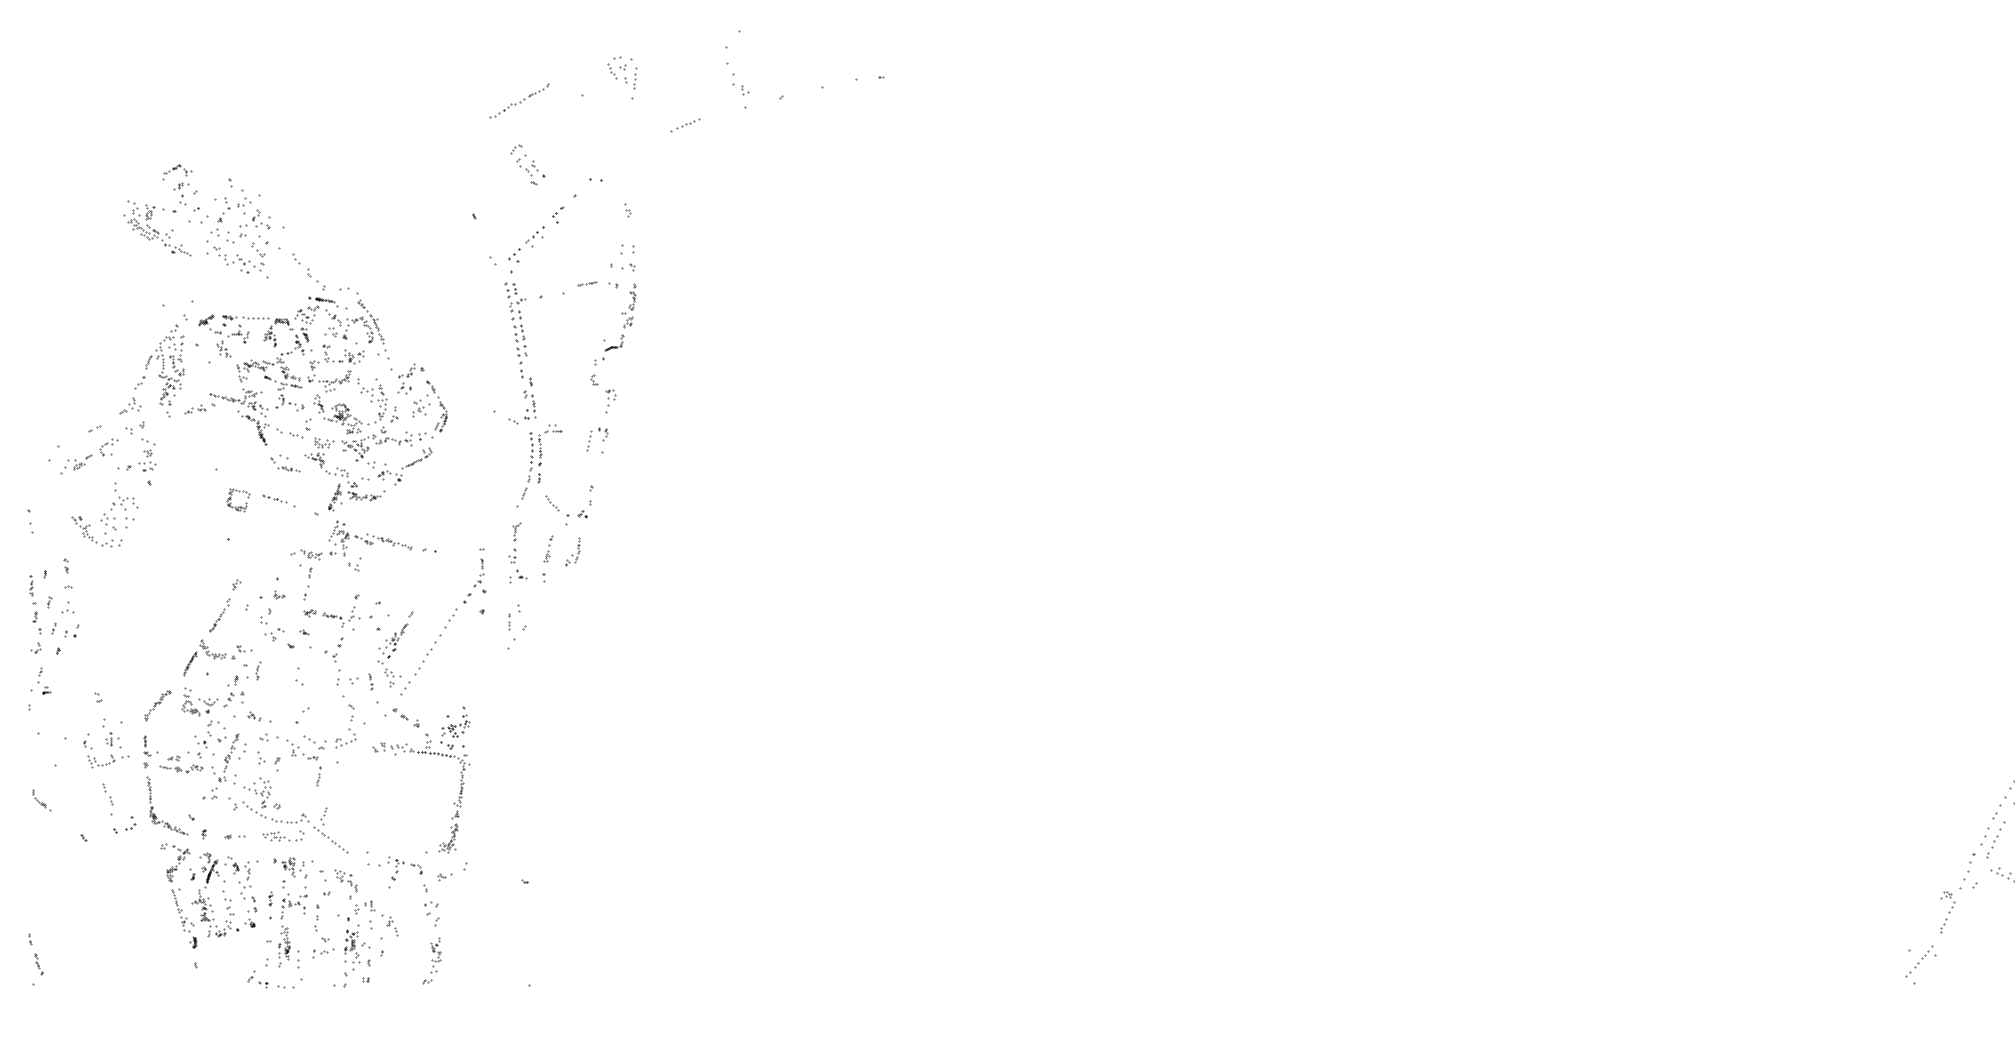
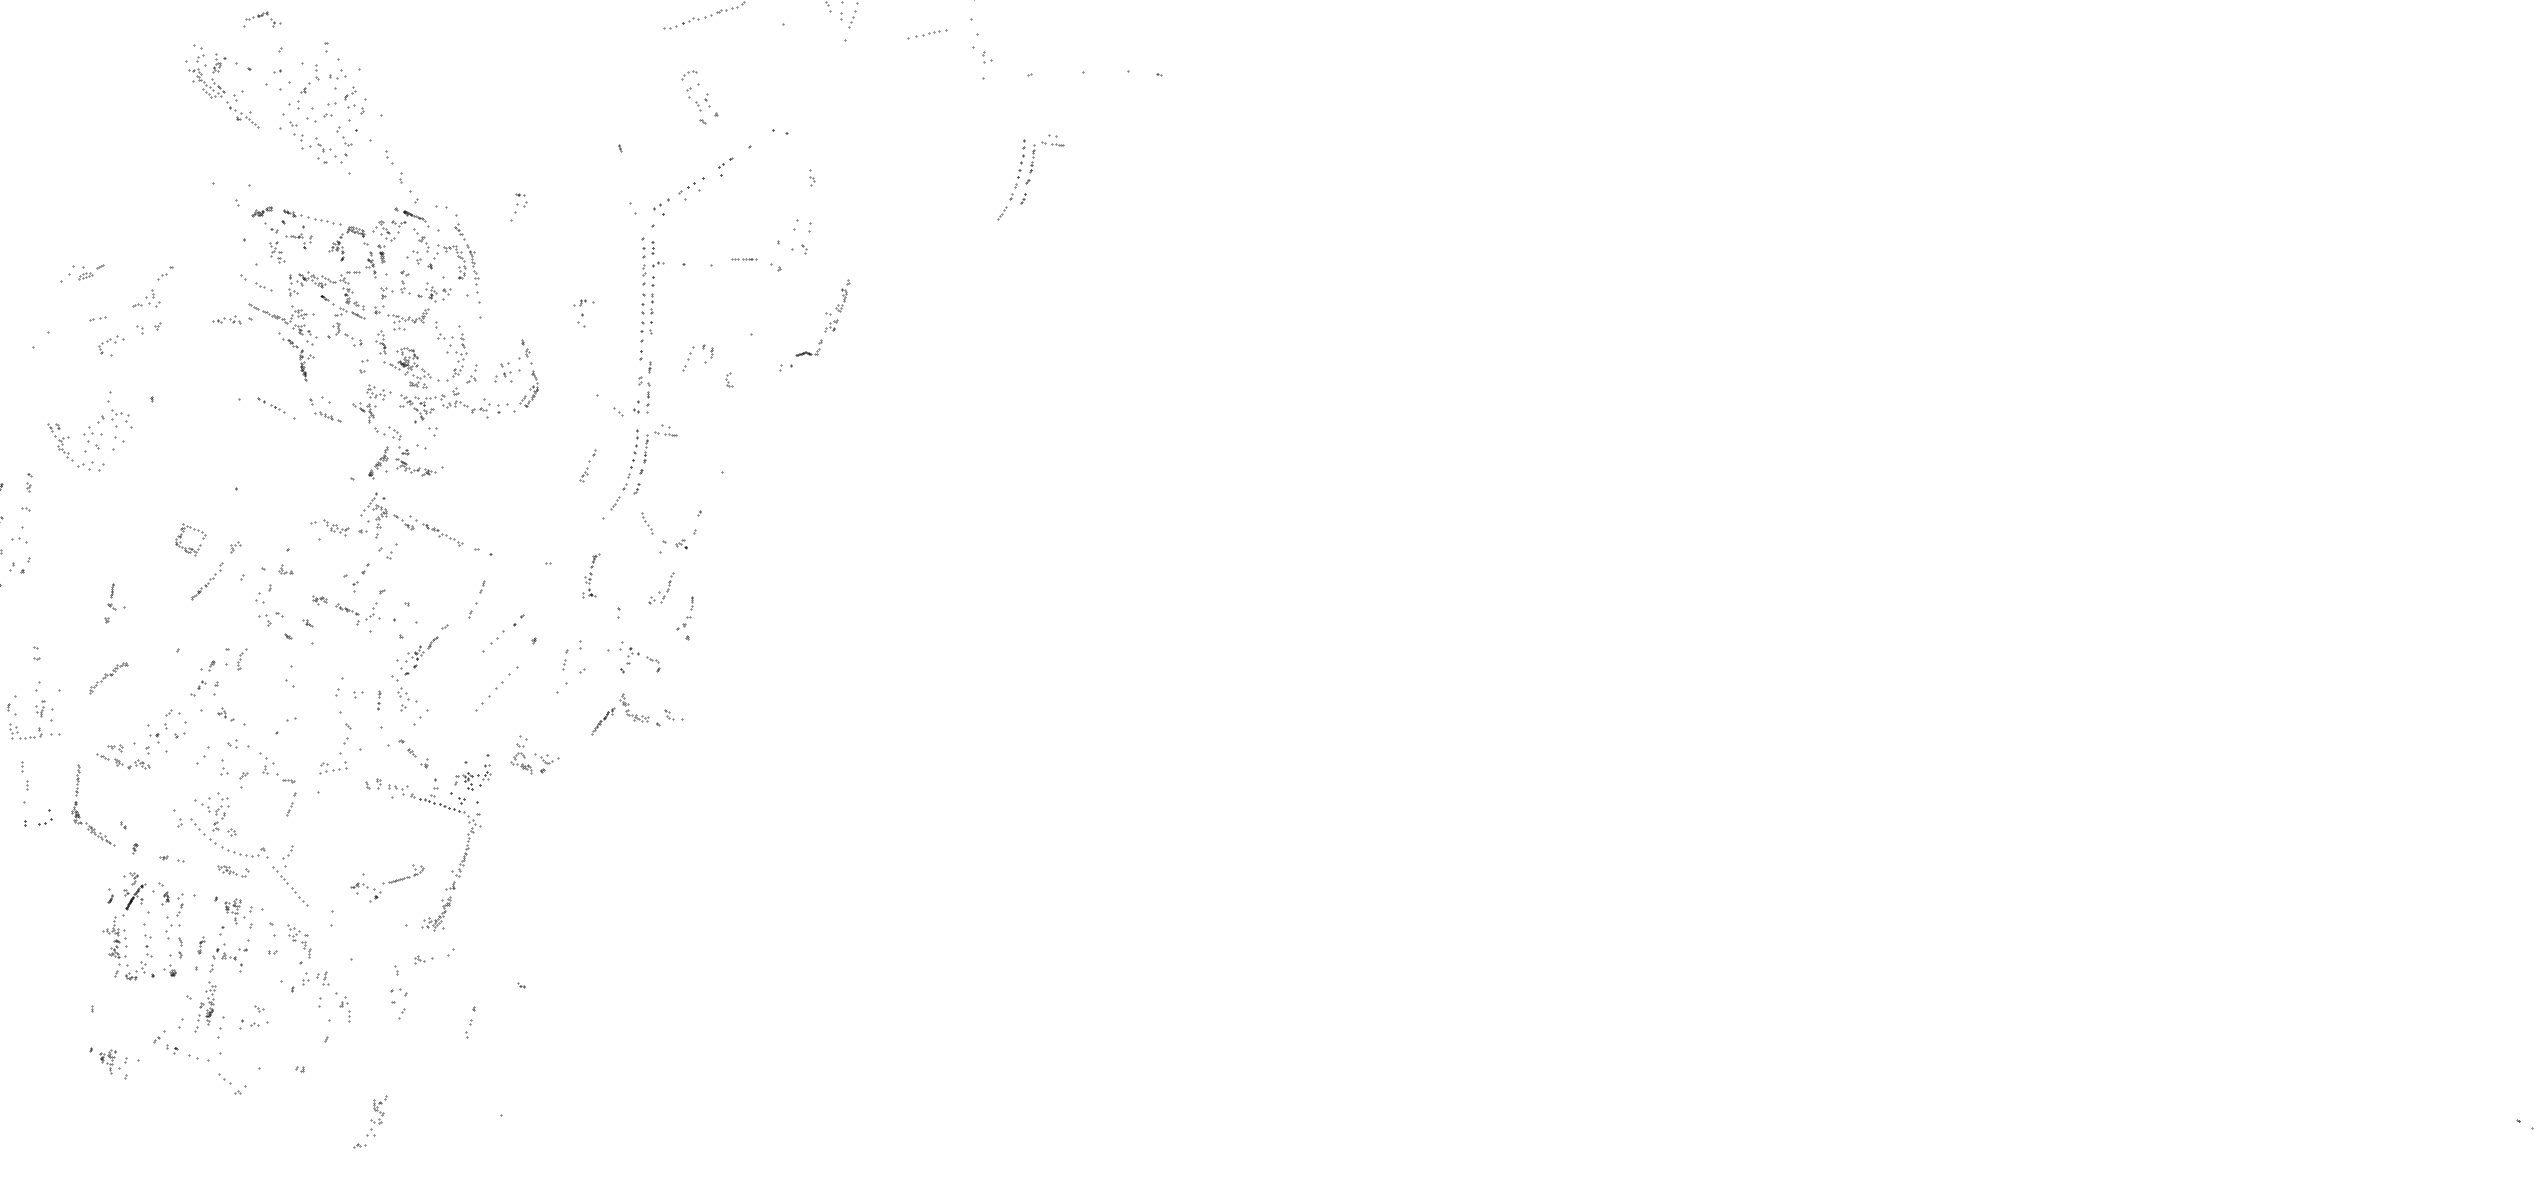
part: (685, 125) -> (927, 34), moved
part: (797, 177) -> (1030, 178), added
part: (181, 193) -> (581, 312), moved
part: (623, 325) -> (824, 328), moved
part: (164, 370) -> (198, 264), removed
part: (410, 378) -> (501, 333), removed
part: (610, 401) -> (518, 208), moved
part: (289, 433) -> (255, 282), moved
part: (597, 439) -> (698, 359), moved
part: (143, 451) -> (152, 359), removed
part: (76, 464) -> (83, 273), moved
part: (404, 466) -> (386, 882), moved
part: (238, 500) -> (190, 540), moved
part: (278, 500) -> (275, 408), moved
part: (548, 548) -> (587, 465), moved
part: (517, 552) -> (592, 575), size x0.6
part: (479, 575) -> (685, 617), moved
part: (307, 583) -> (476, 599), moved
part: (333, 649) -> (355, 575), moved
part: (427, 654) -> (496, 688), moved
part: (217, 657) -> (638, 720), moved
part: (199, 701) -> (534, 756), moved
part: (314, 742) -> (230, 1084), moved
part: (150, 751) -> (116, 604), moved
part: (220, 766) -> (171, 768), removed
part: (283, 835) -> (232, 869), size x0.6
part: (400, 868) -> (633, 659), moved
part: (178, 895) -> (88, 918), removed
part: (316, 917) -> (469, 1022), moved
part: (356, 955) -> (294, 1036), removed
part: (431, 960) -> (370, 1121), moved
part: (219, 1003) -> (112, 1062), added

